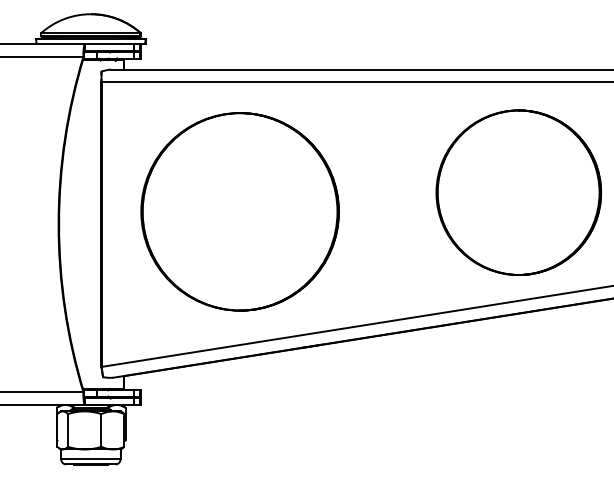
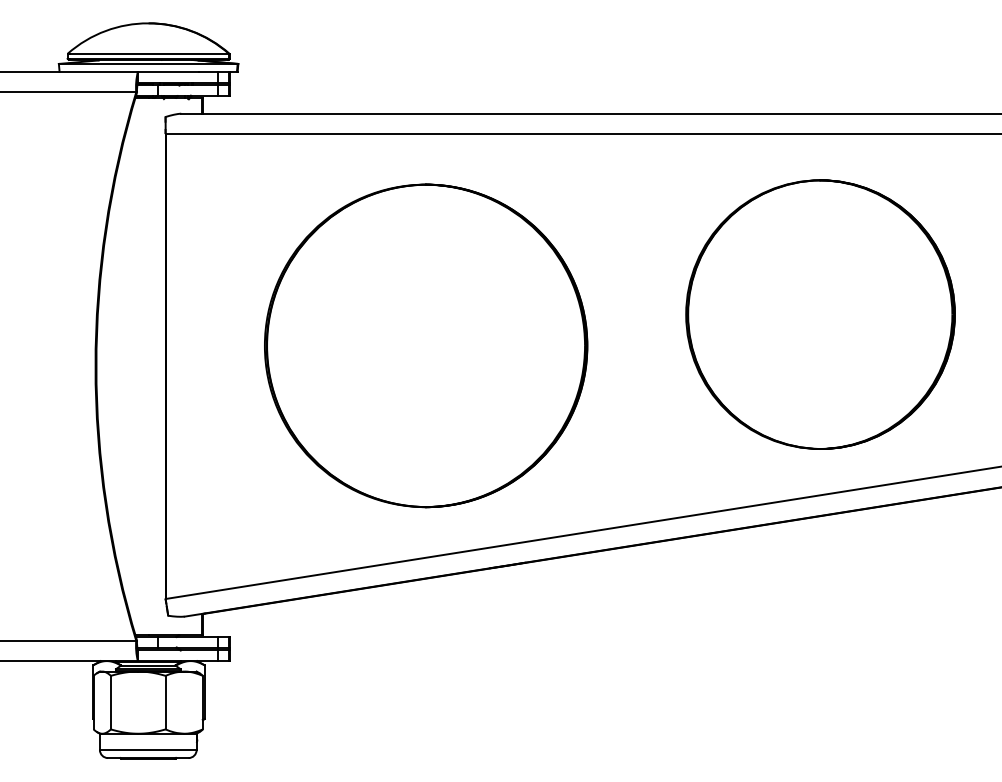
part: (518, 192) -> (820, 314), moved
circle: (239, 211) -> (425, 345), moved

